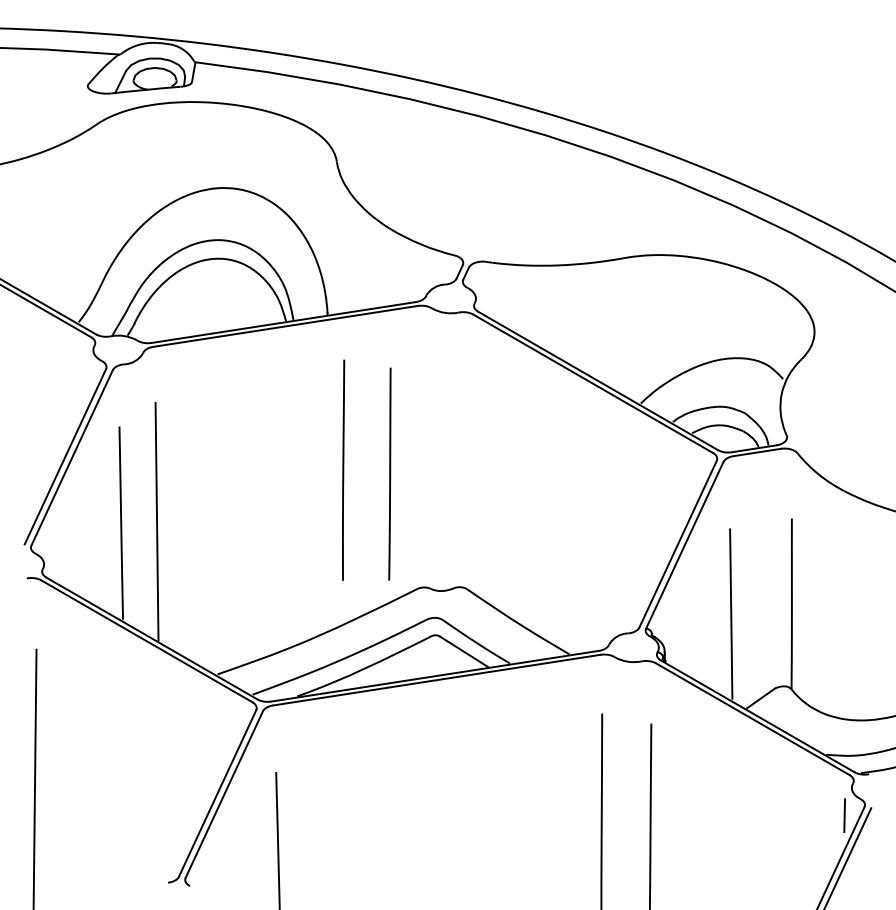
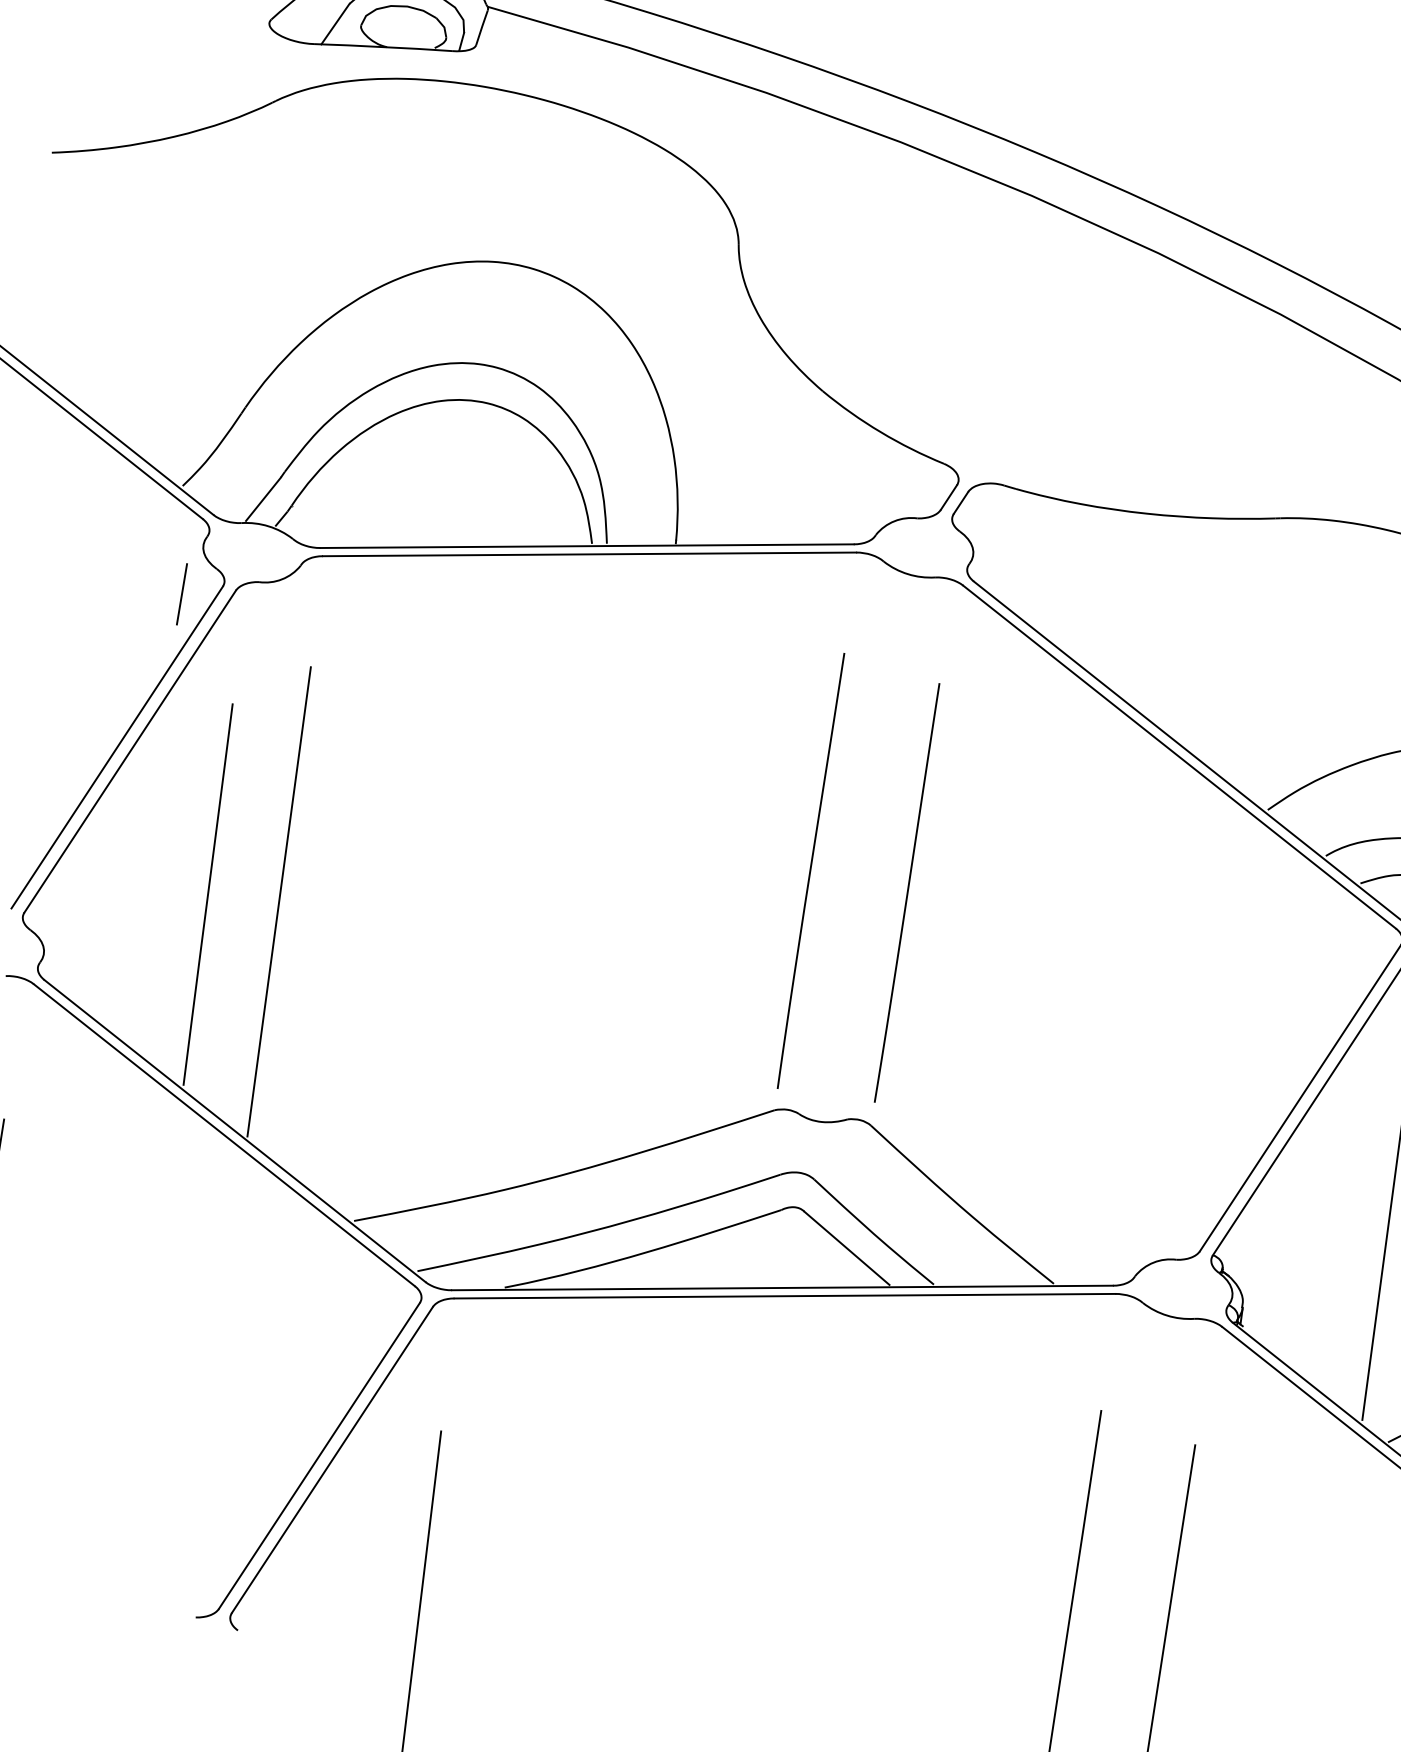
line: (86, 375) -> (182, 593), added
line: (343, 469) -> (810, 869), moved
line: (389, 473) -> (906, 891), moved

